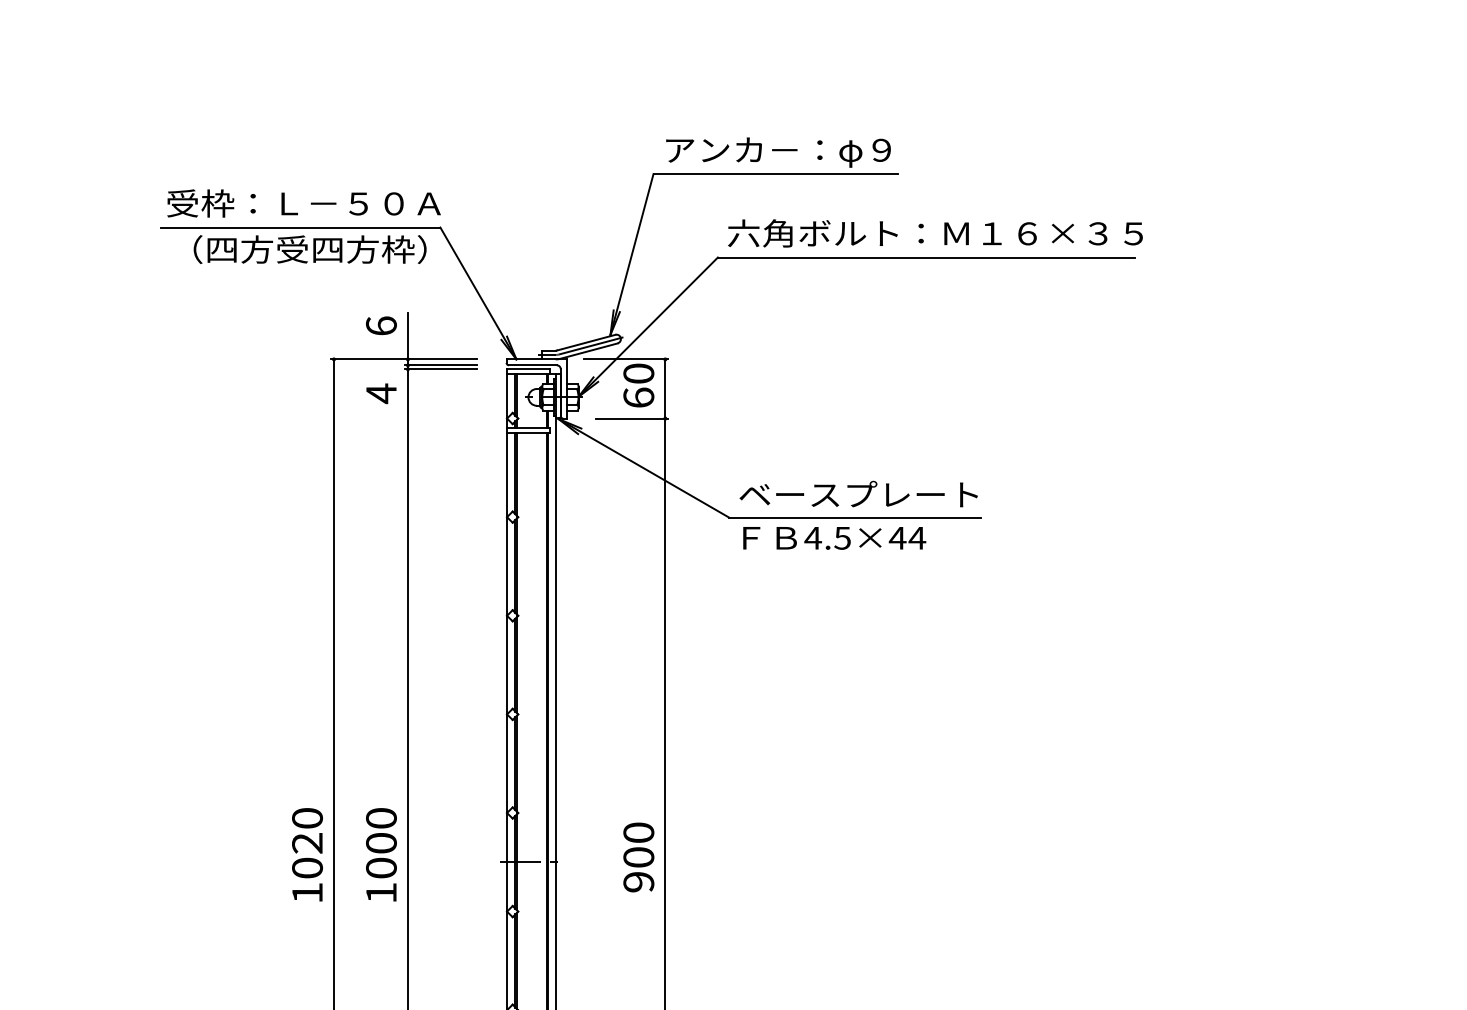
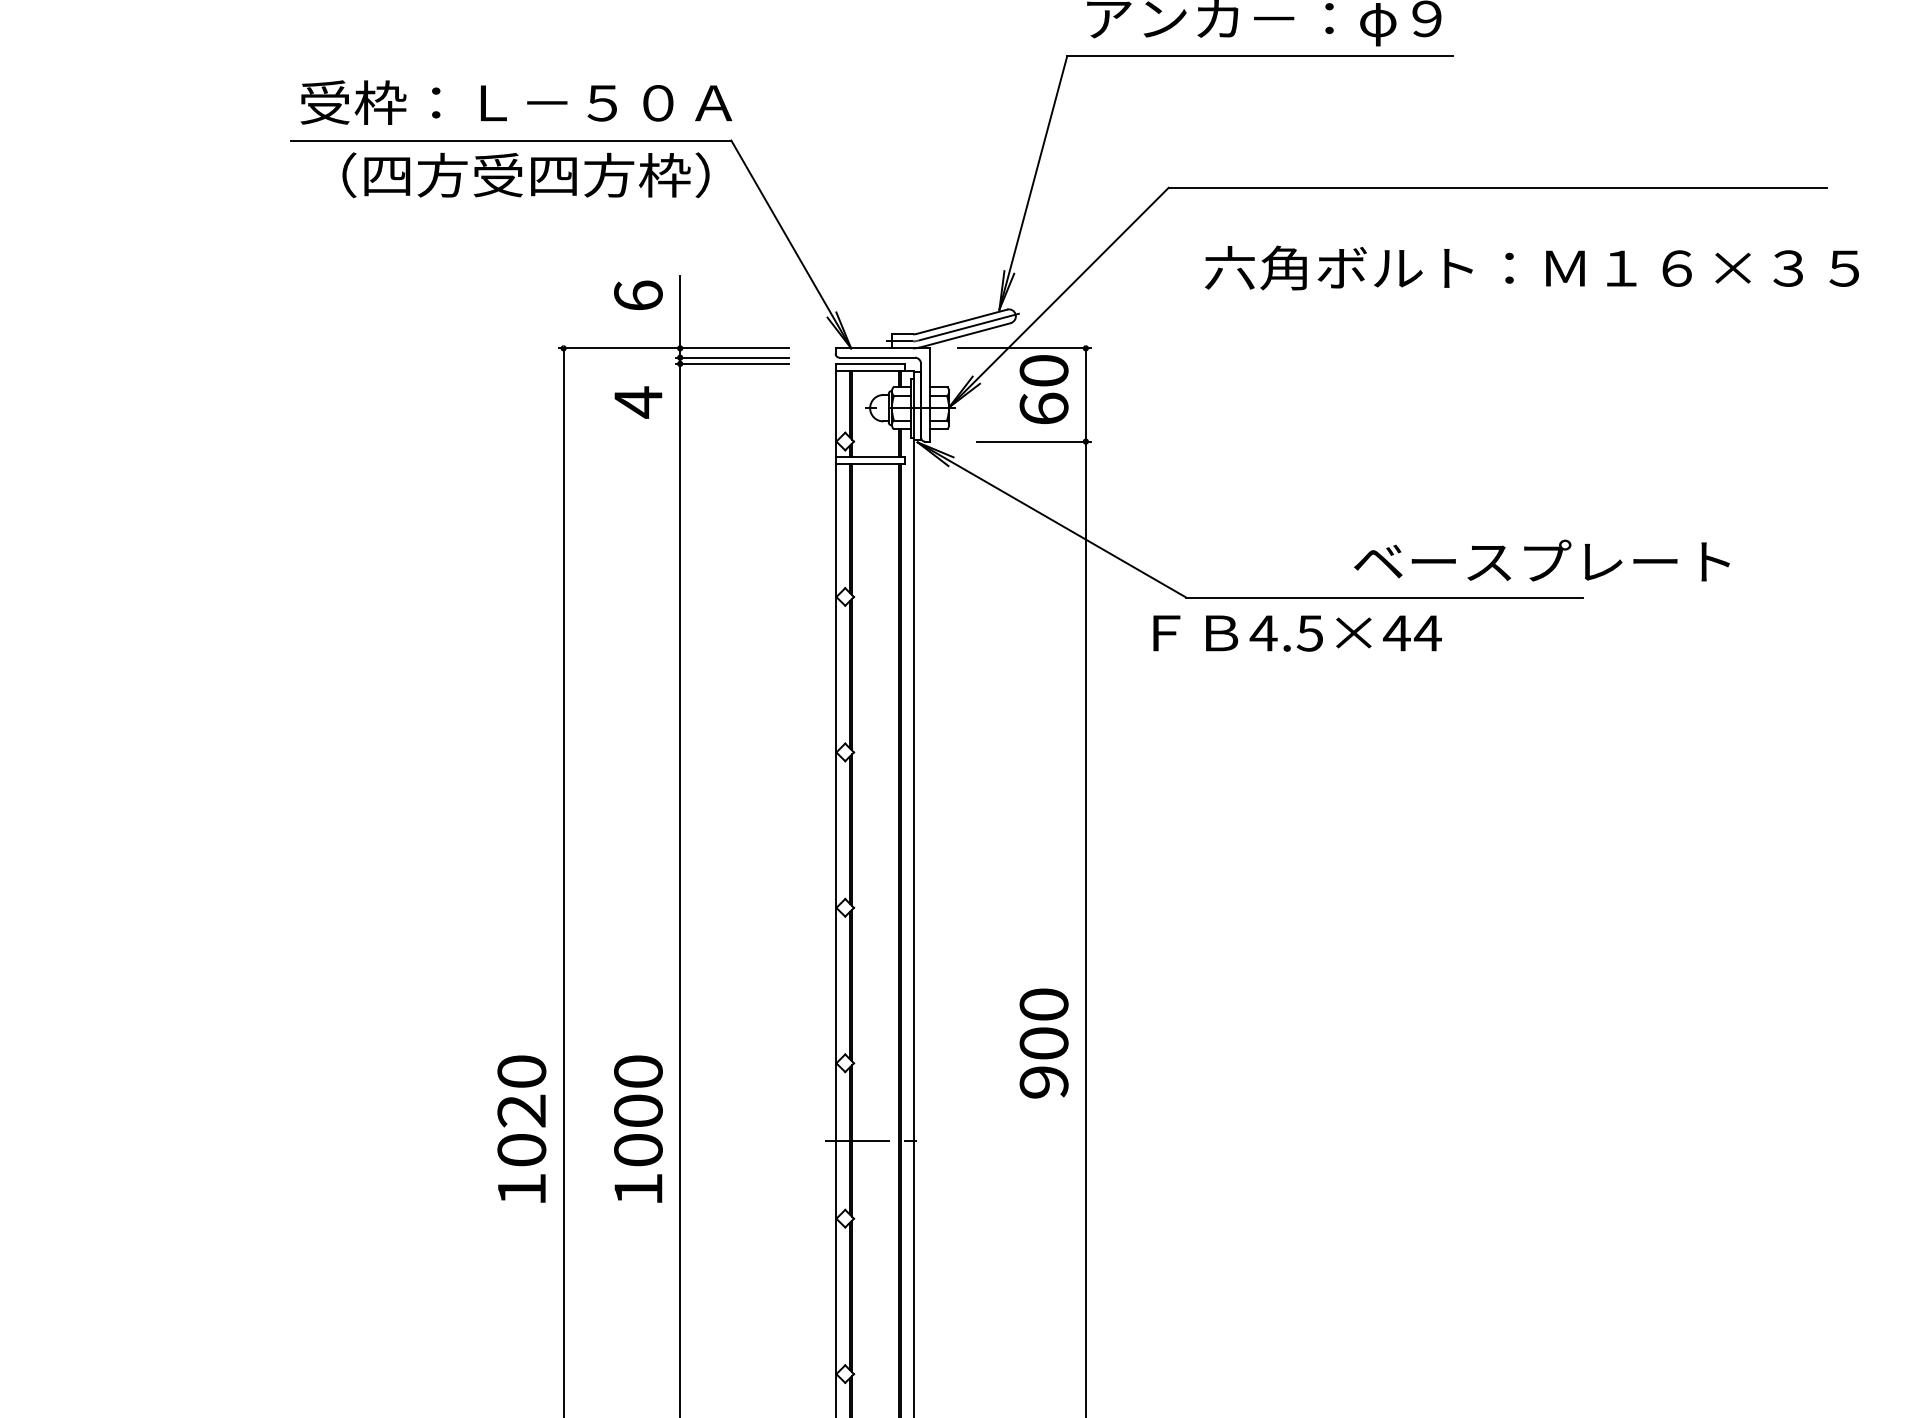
text: (935, 233) -> (1532, 268), moved
text: (858, 493) -> (1541, 559), moved
text: (834, 538) -> (1297, 633), moved
text: (638, 857) -> (1043, 1043), moved

